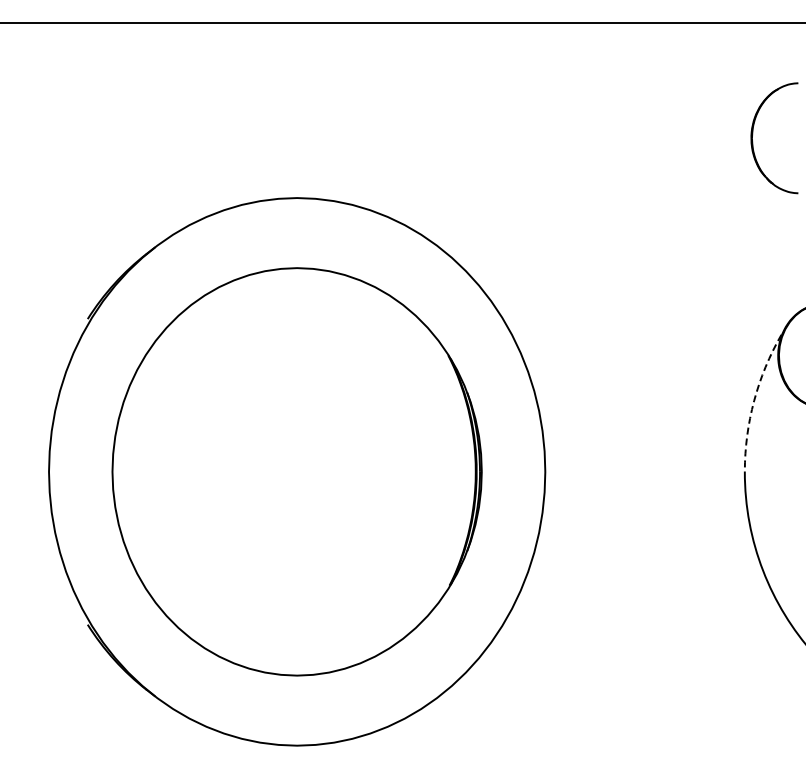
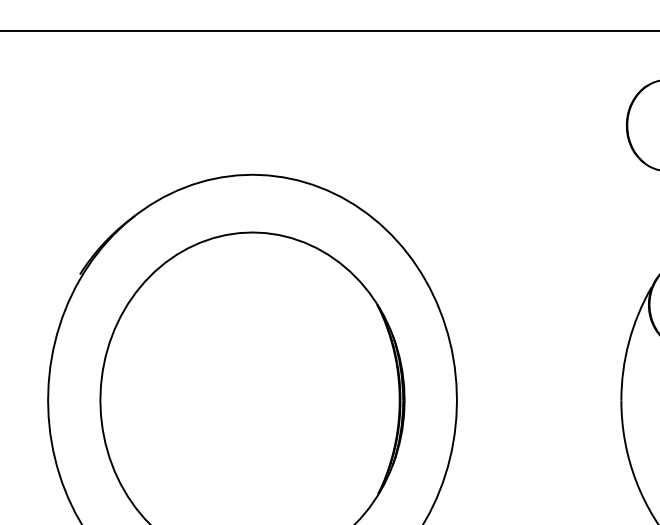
arc: (754, 400) -> (629, 341), dashed -> solid

